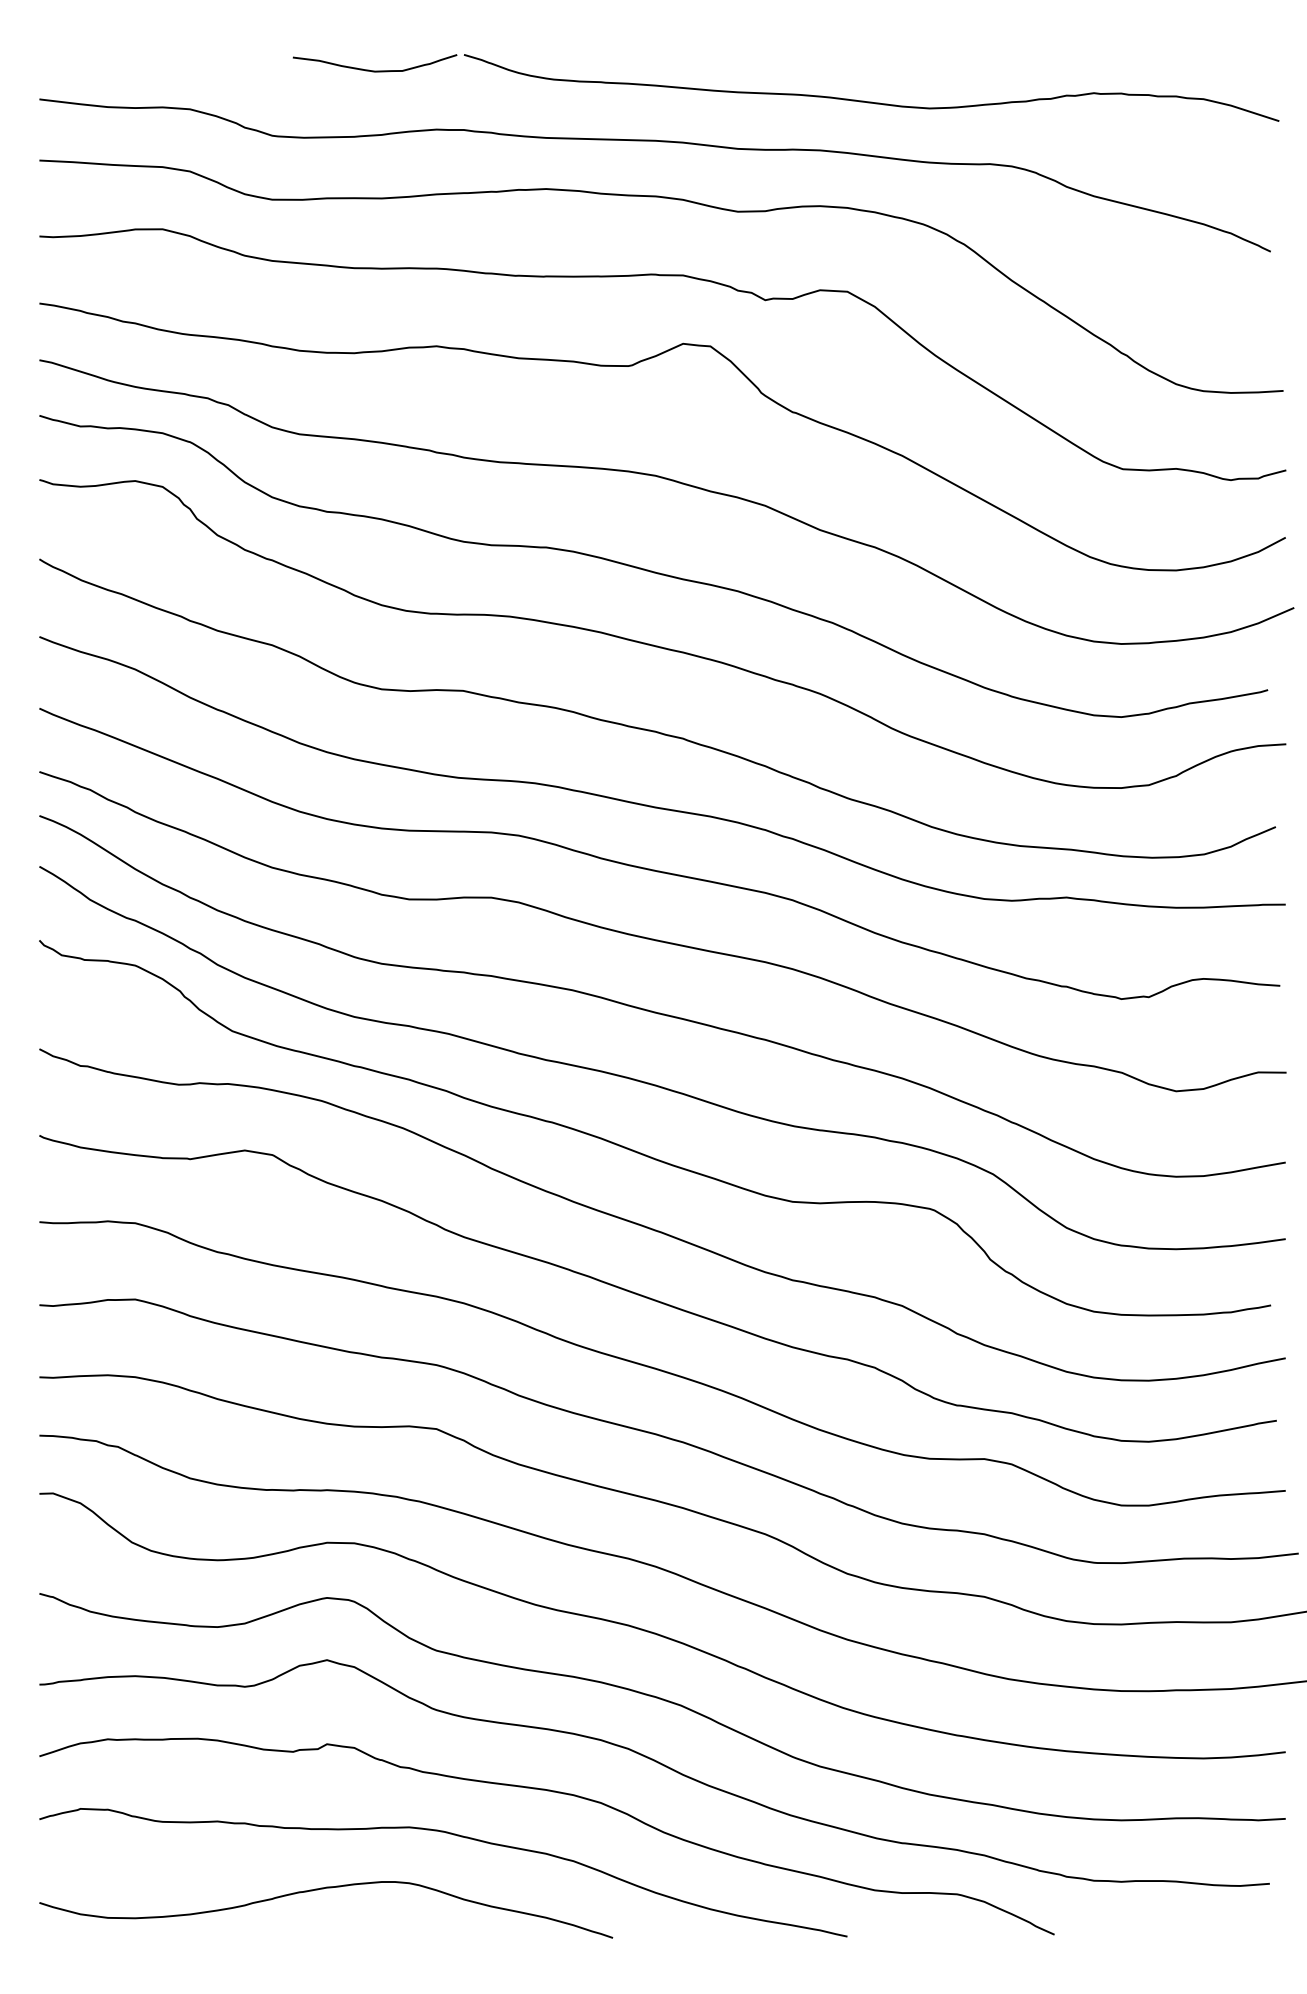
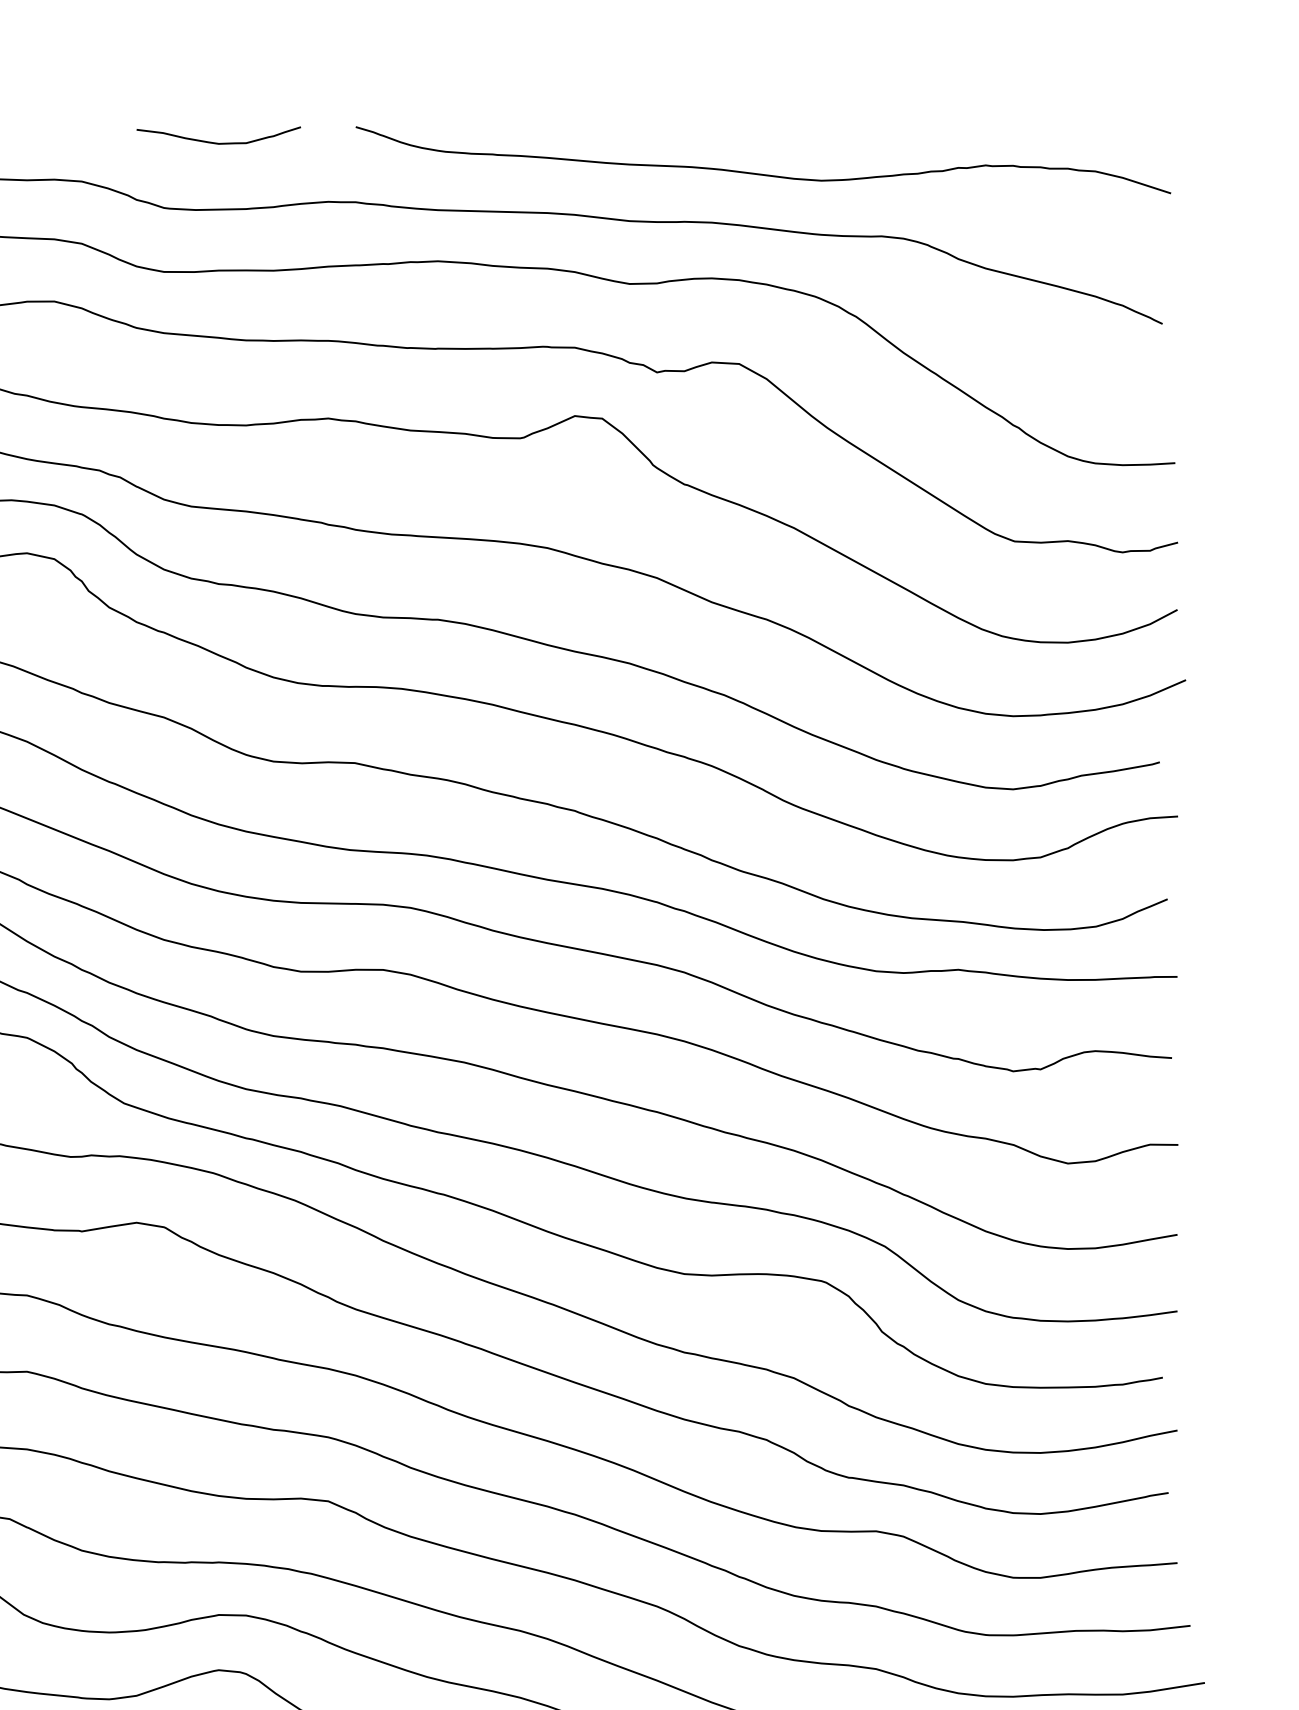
curve: (374, 70) -> (218, 142), moved

